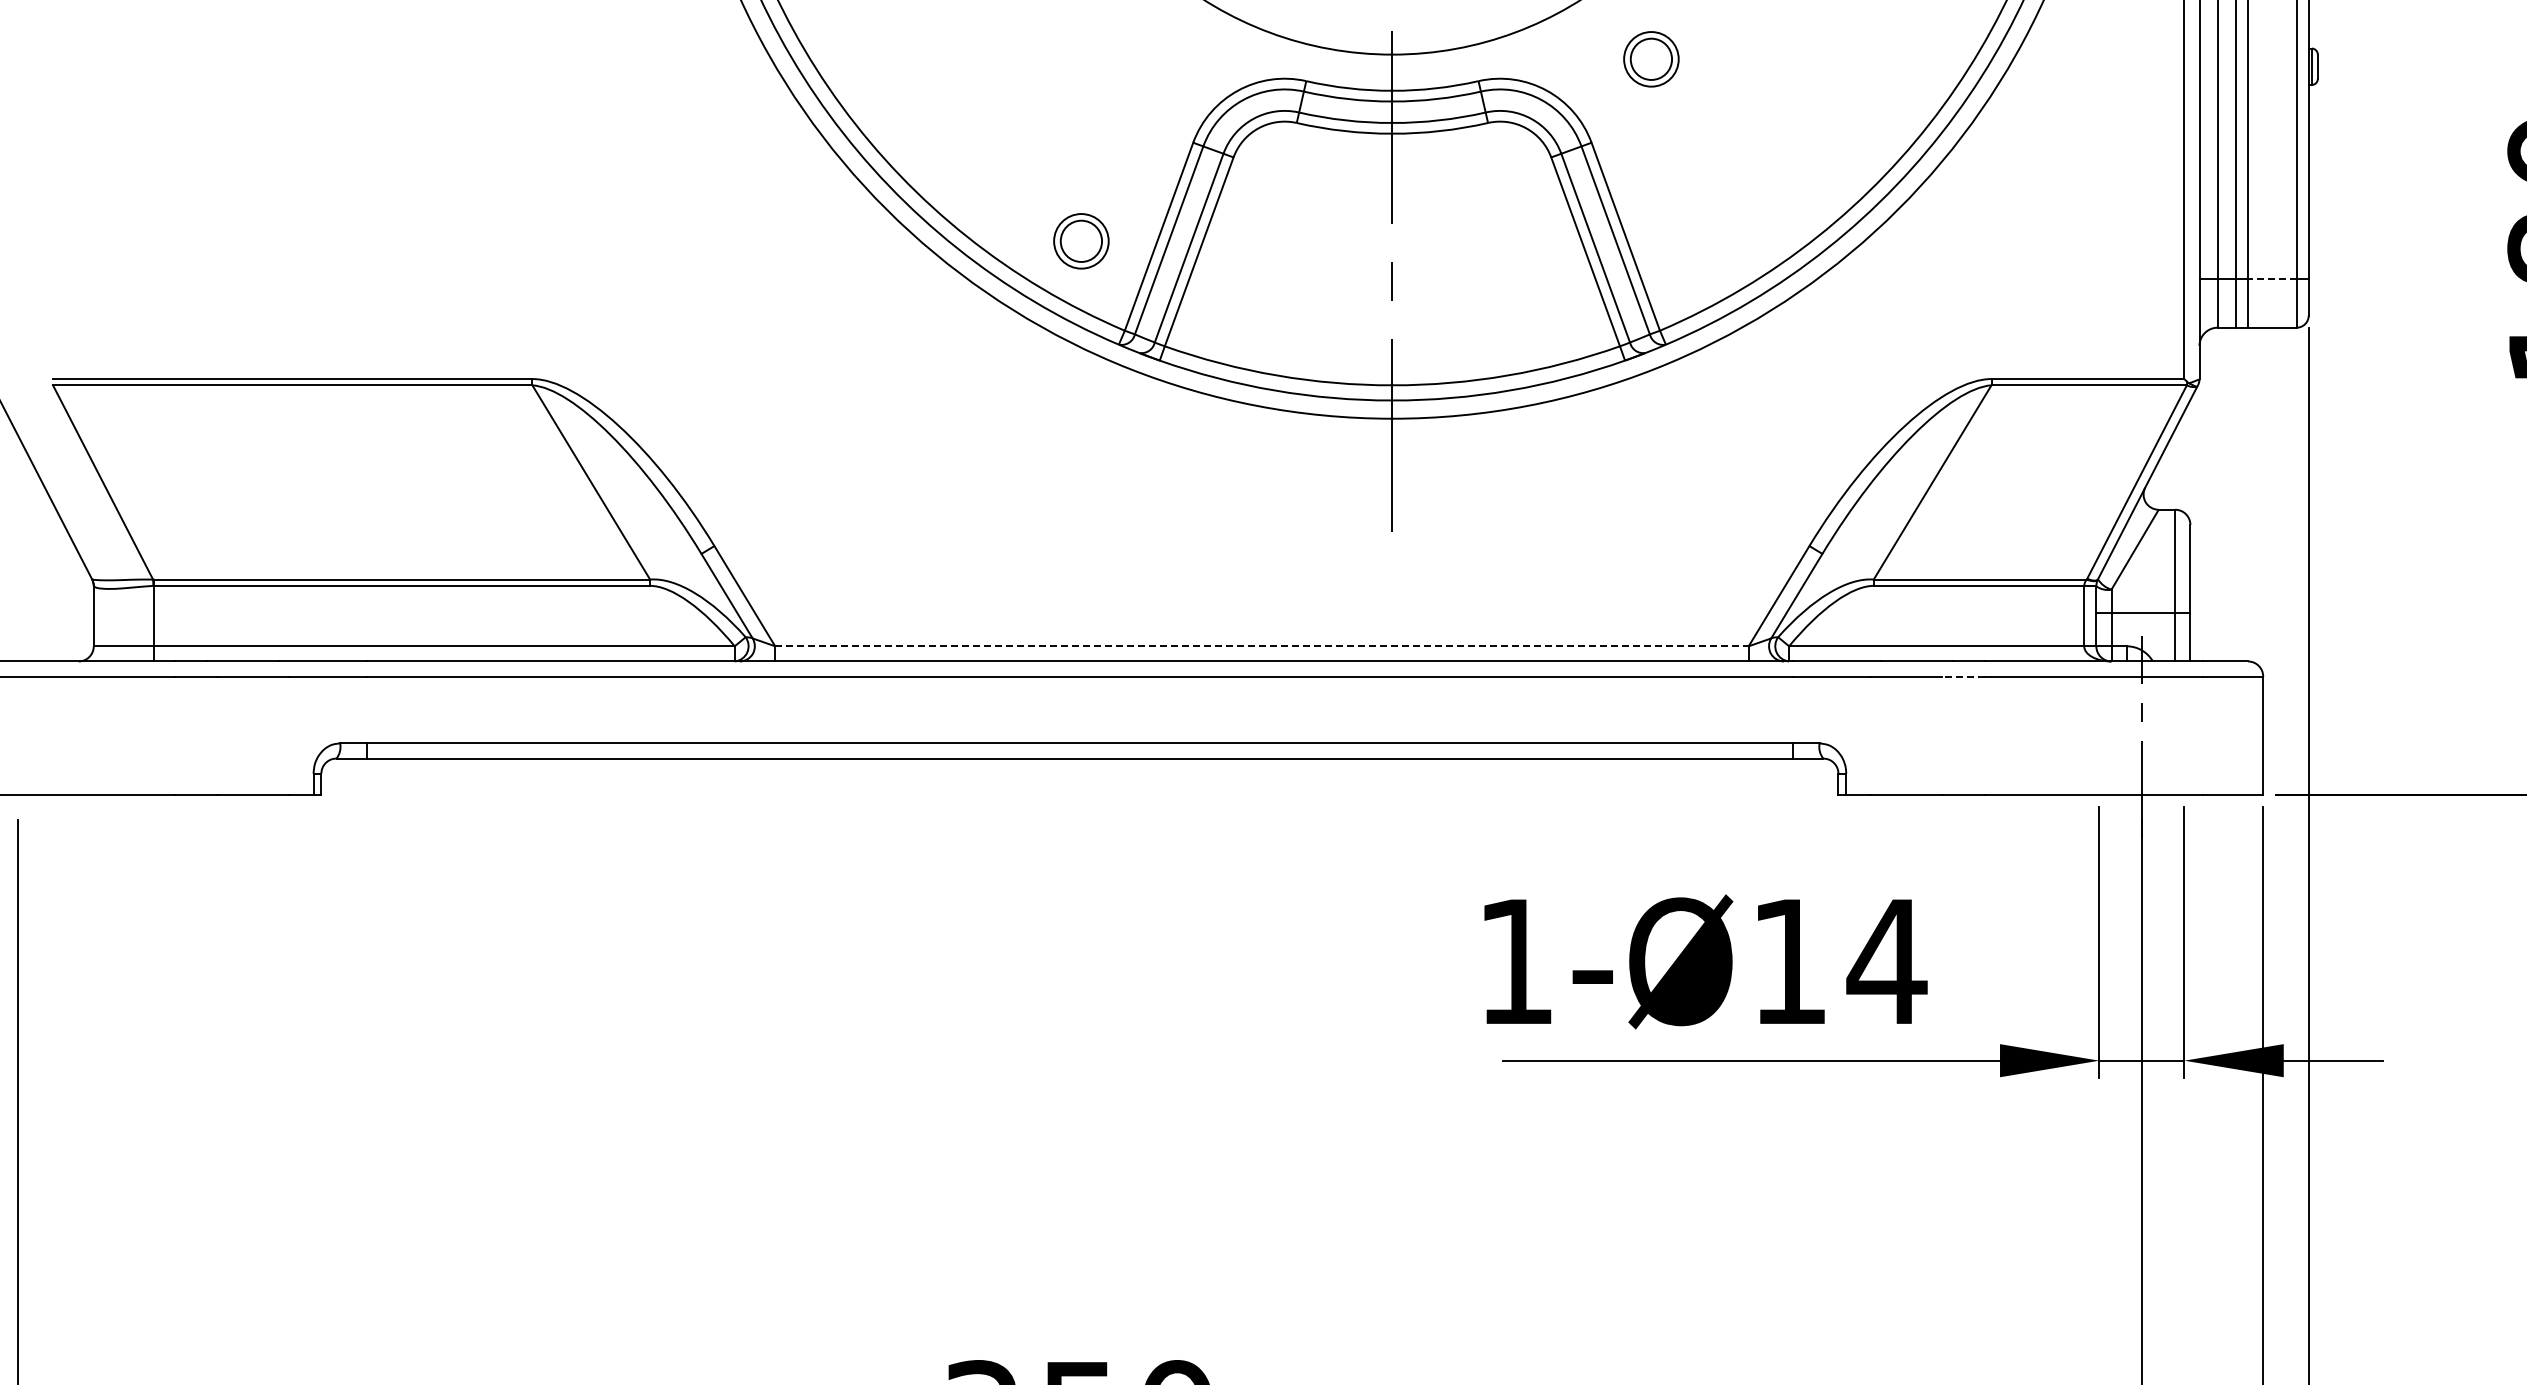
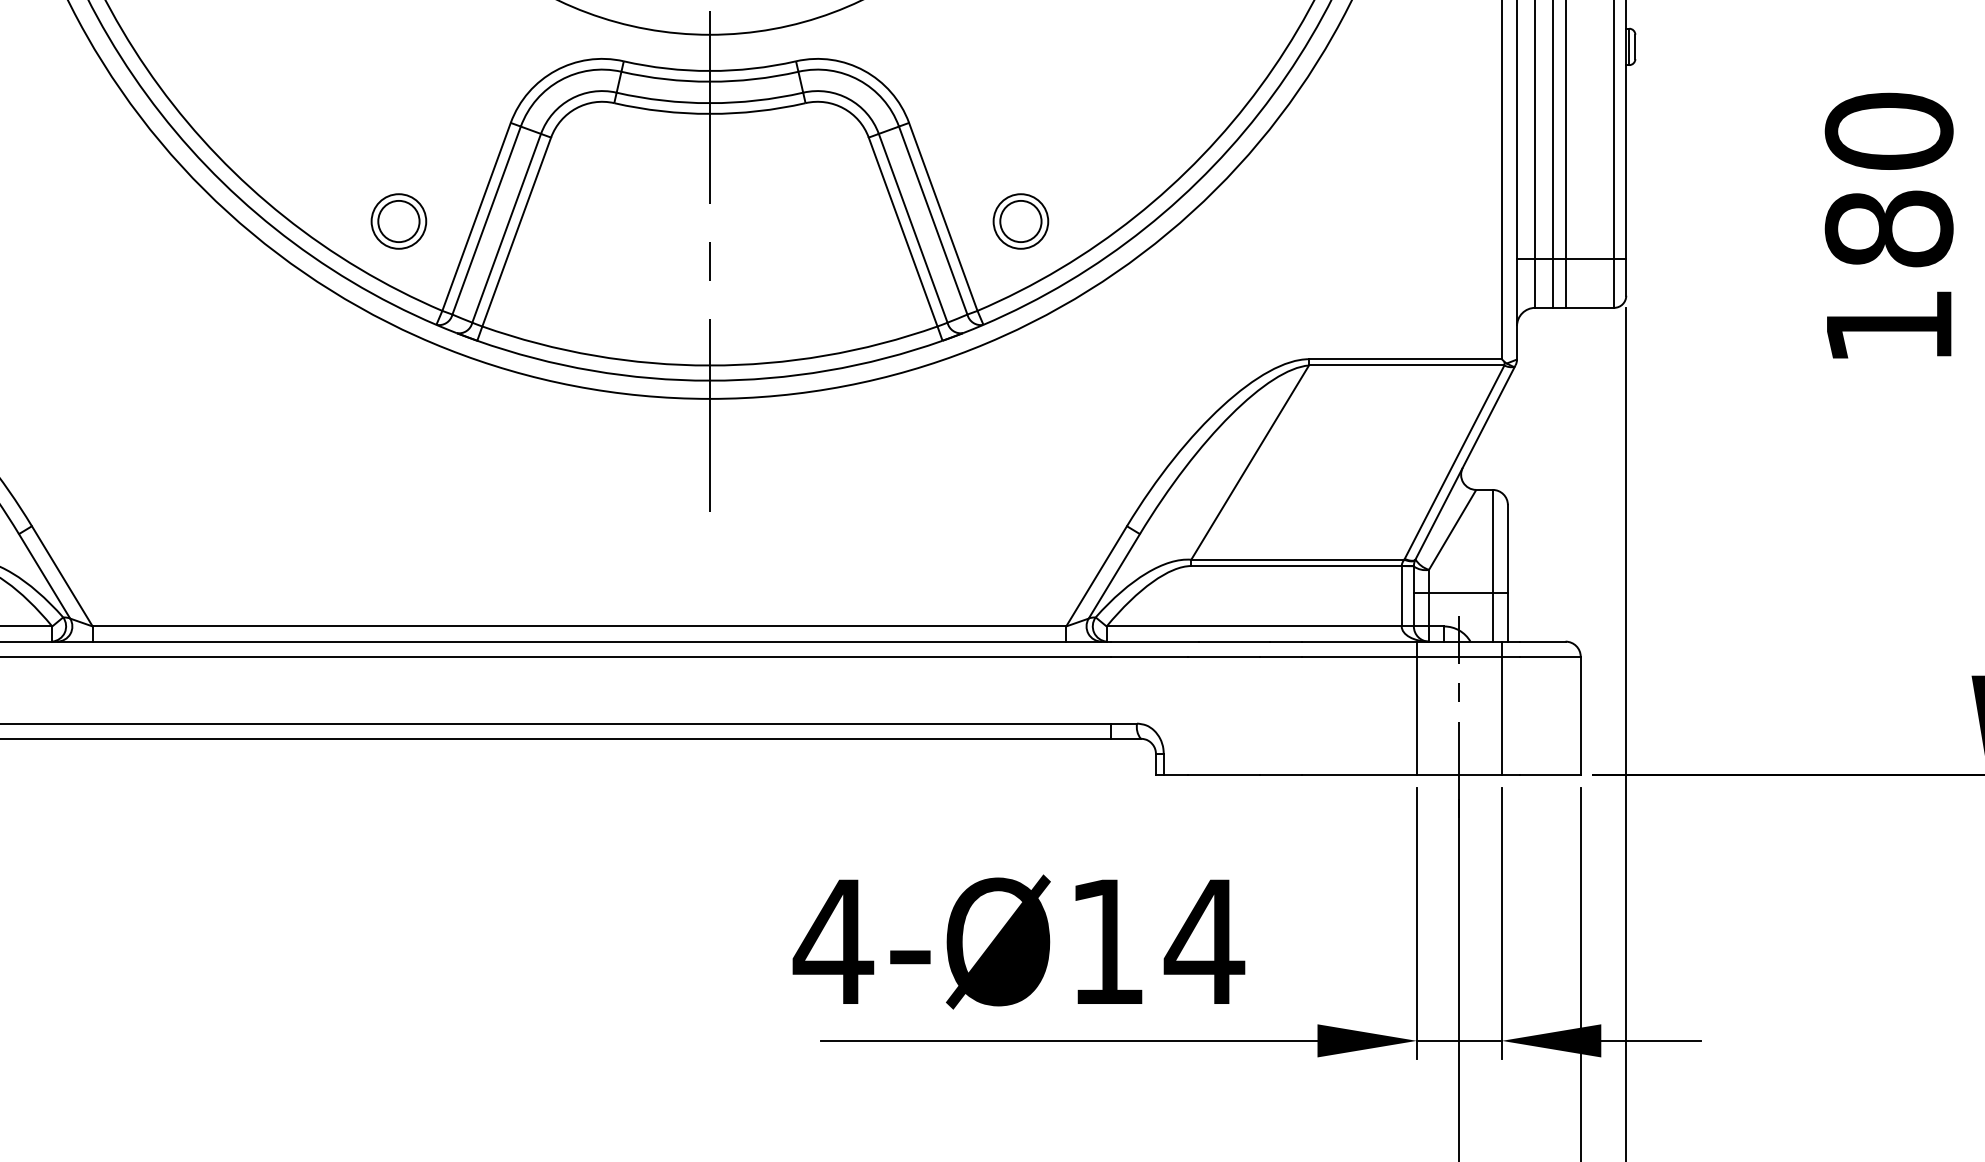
part: (1651, 59) -> (1021, 221), moved
line: (2271, 279) -> (1589, 259), dashed -> solid
line: (1261, 646) -> (579, 626), dashed -> solid
line: (1962, 676) -> (1280, 656), dashed -> solid
line: (2099, 727) -> (1417, 707), added
line: (2184, 727) -> (1502, 707), added
text: (1515, 961) -> (833, 941), 1-Ø14 -> 4-Ø14

